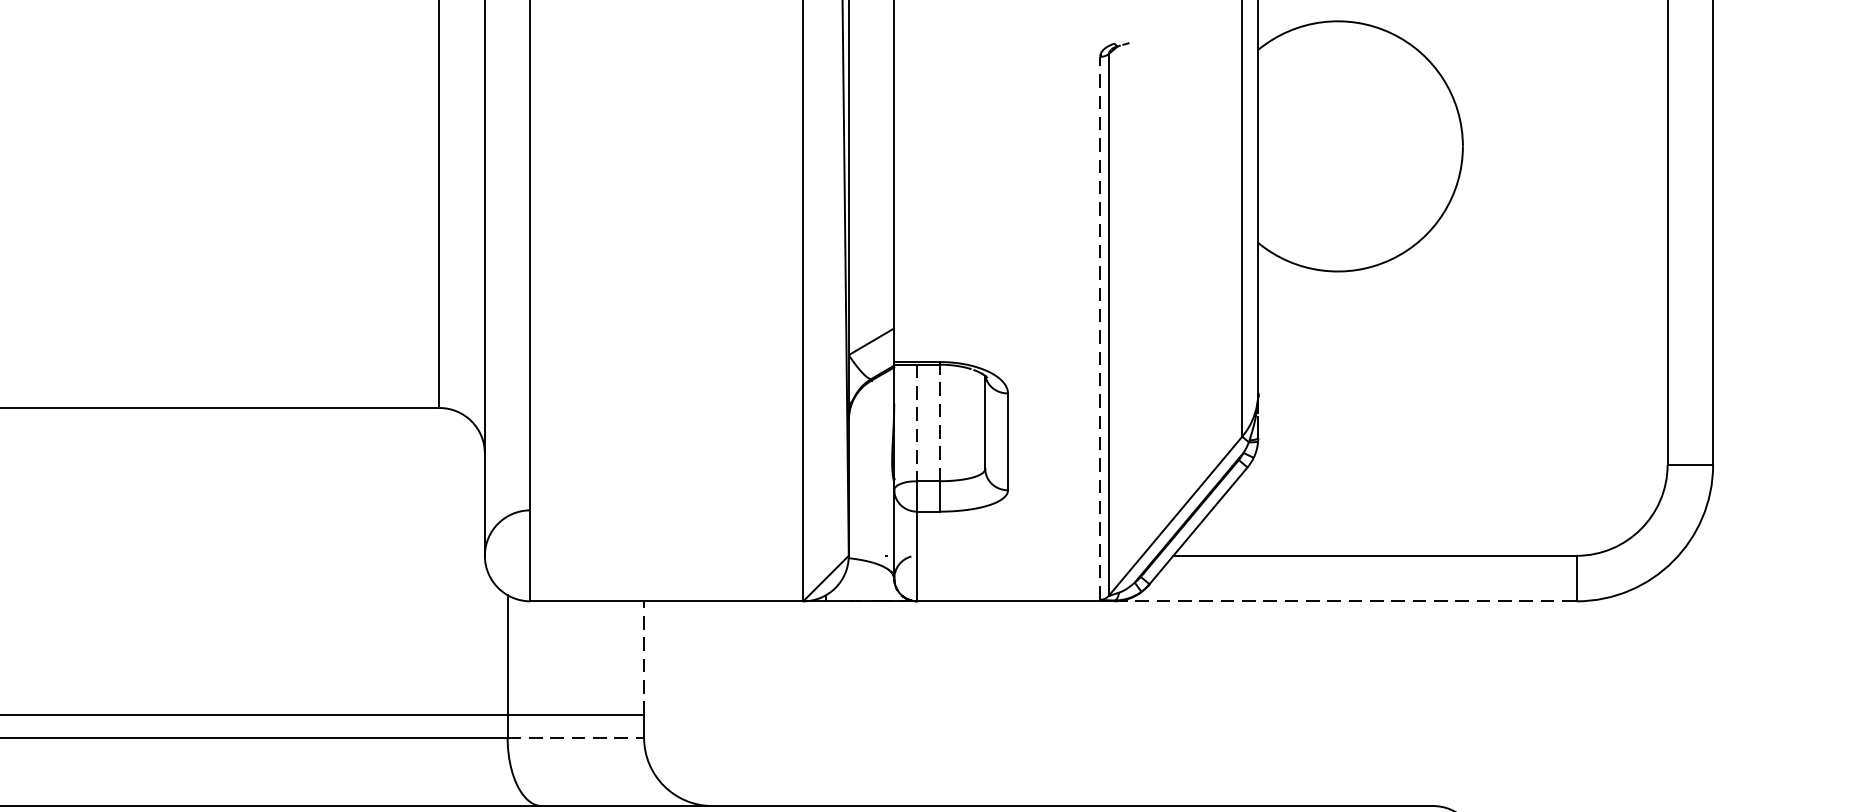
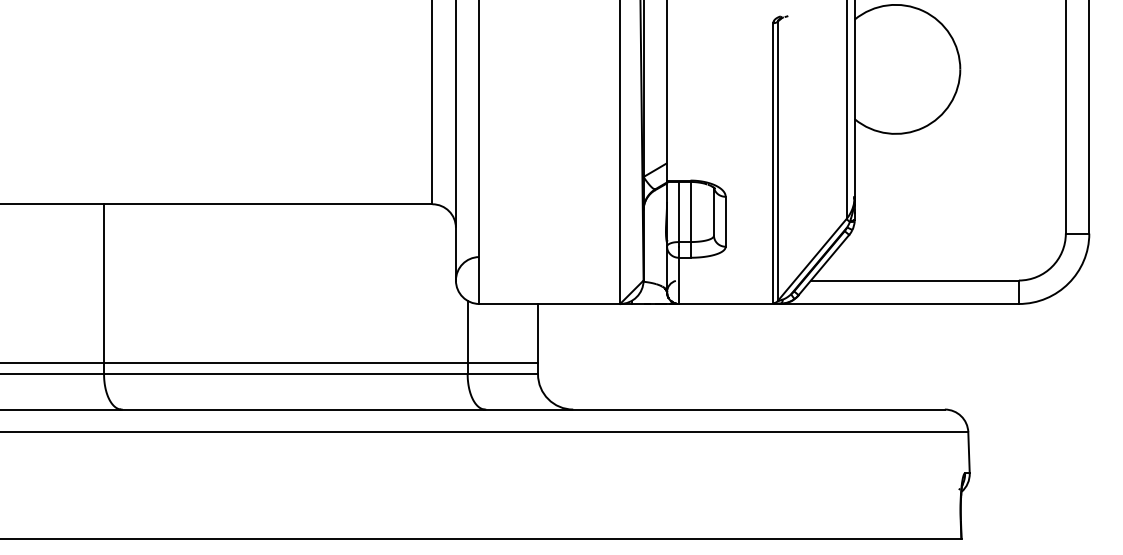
line: (1100, 328) -> (773, 163), dashed -> solid
line: (939, 421) -> (690, 211), dashed -> solid
line: (916, 423) -> (678, 212), dashed -> solid
line: (1346, 600) -> (900, 303), dashed -> solid
line: (644, 656) -> (538, 332), dashed -> solid
line: (577, 738) -> (503, 374), dashed -> solid

